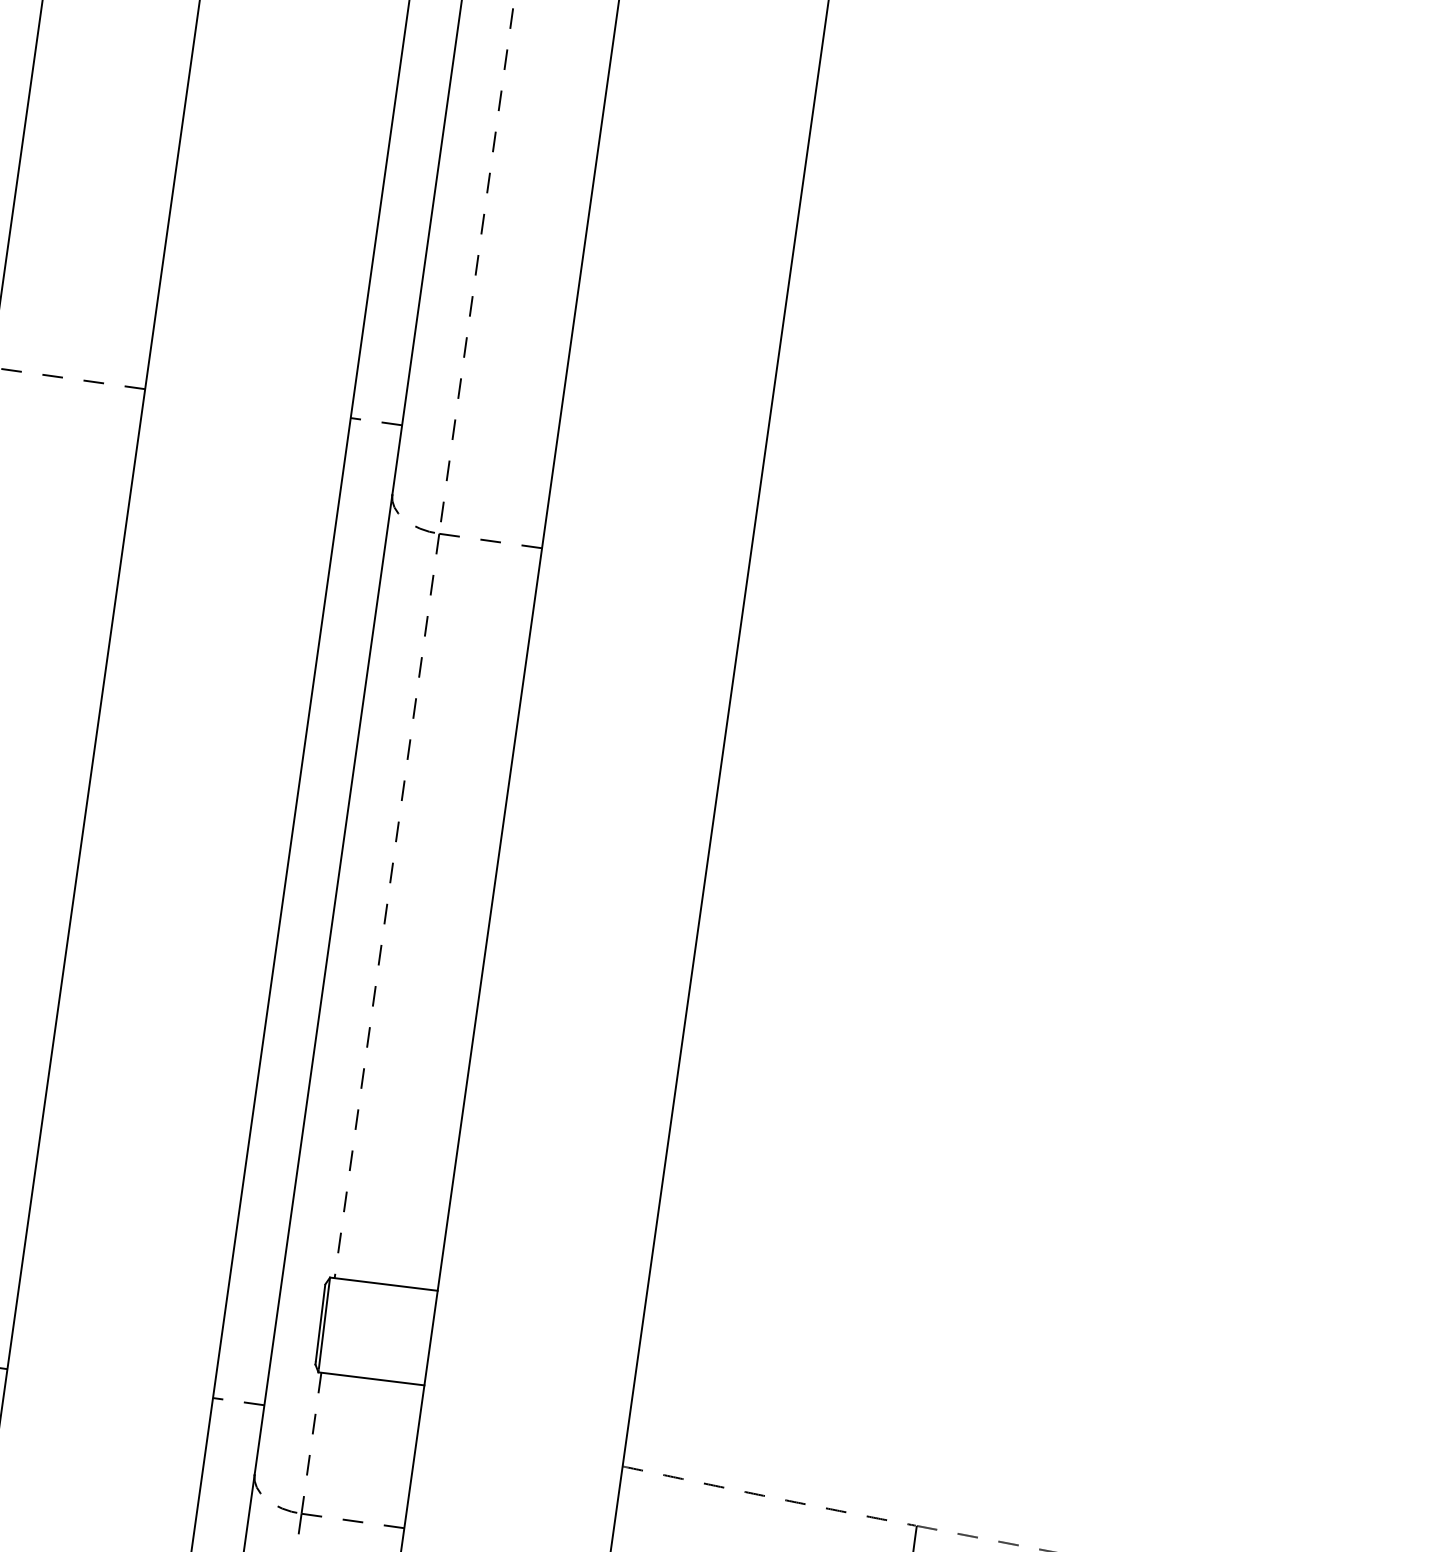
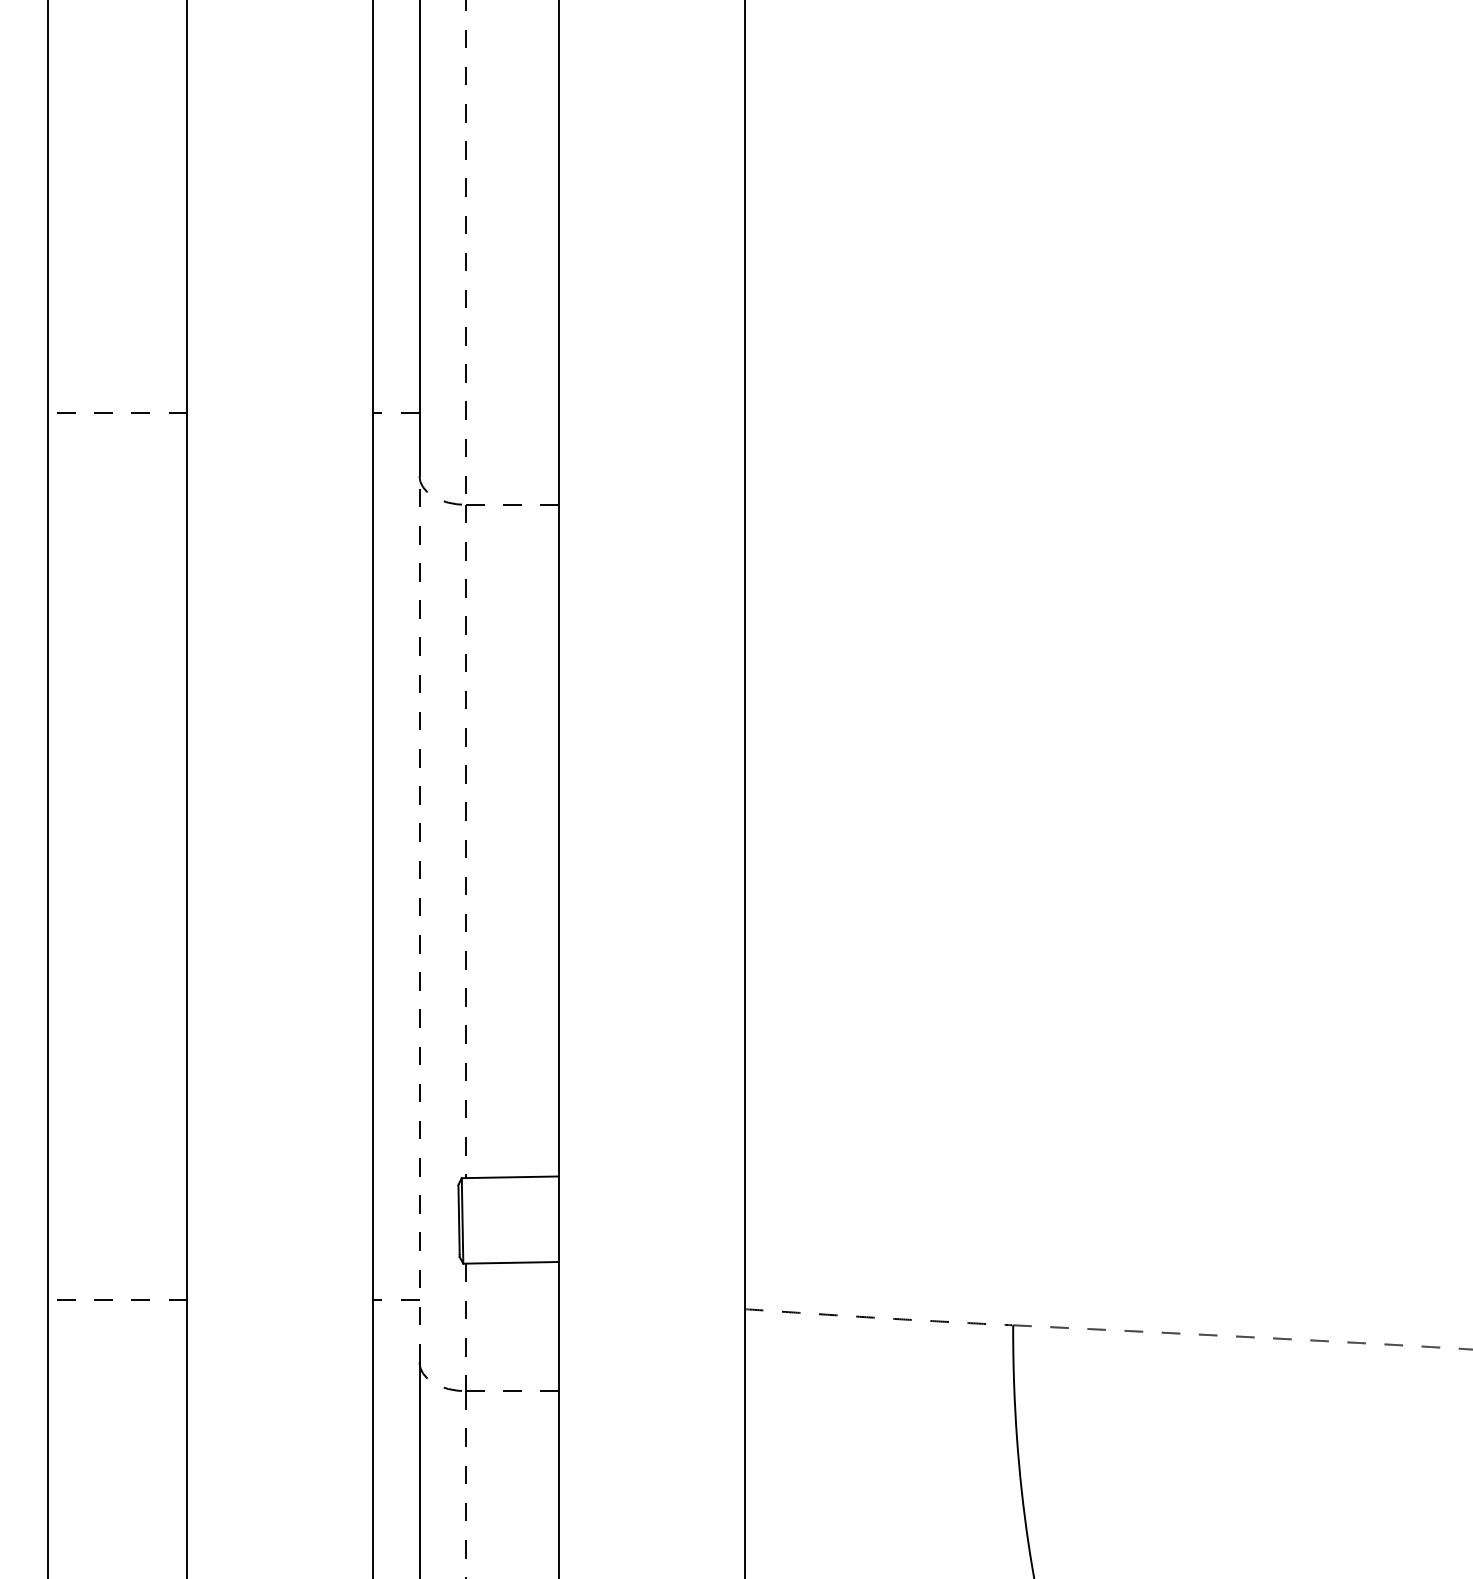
line: (323, 983) -> (419, 918), solid -> dashed

